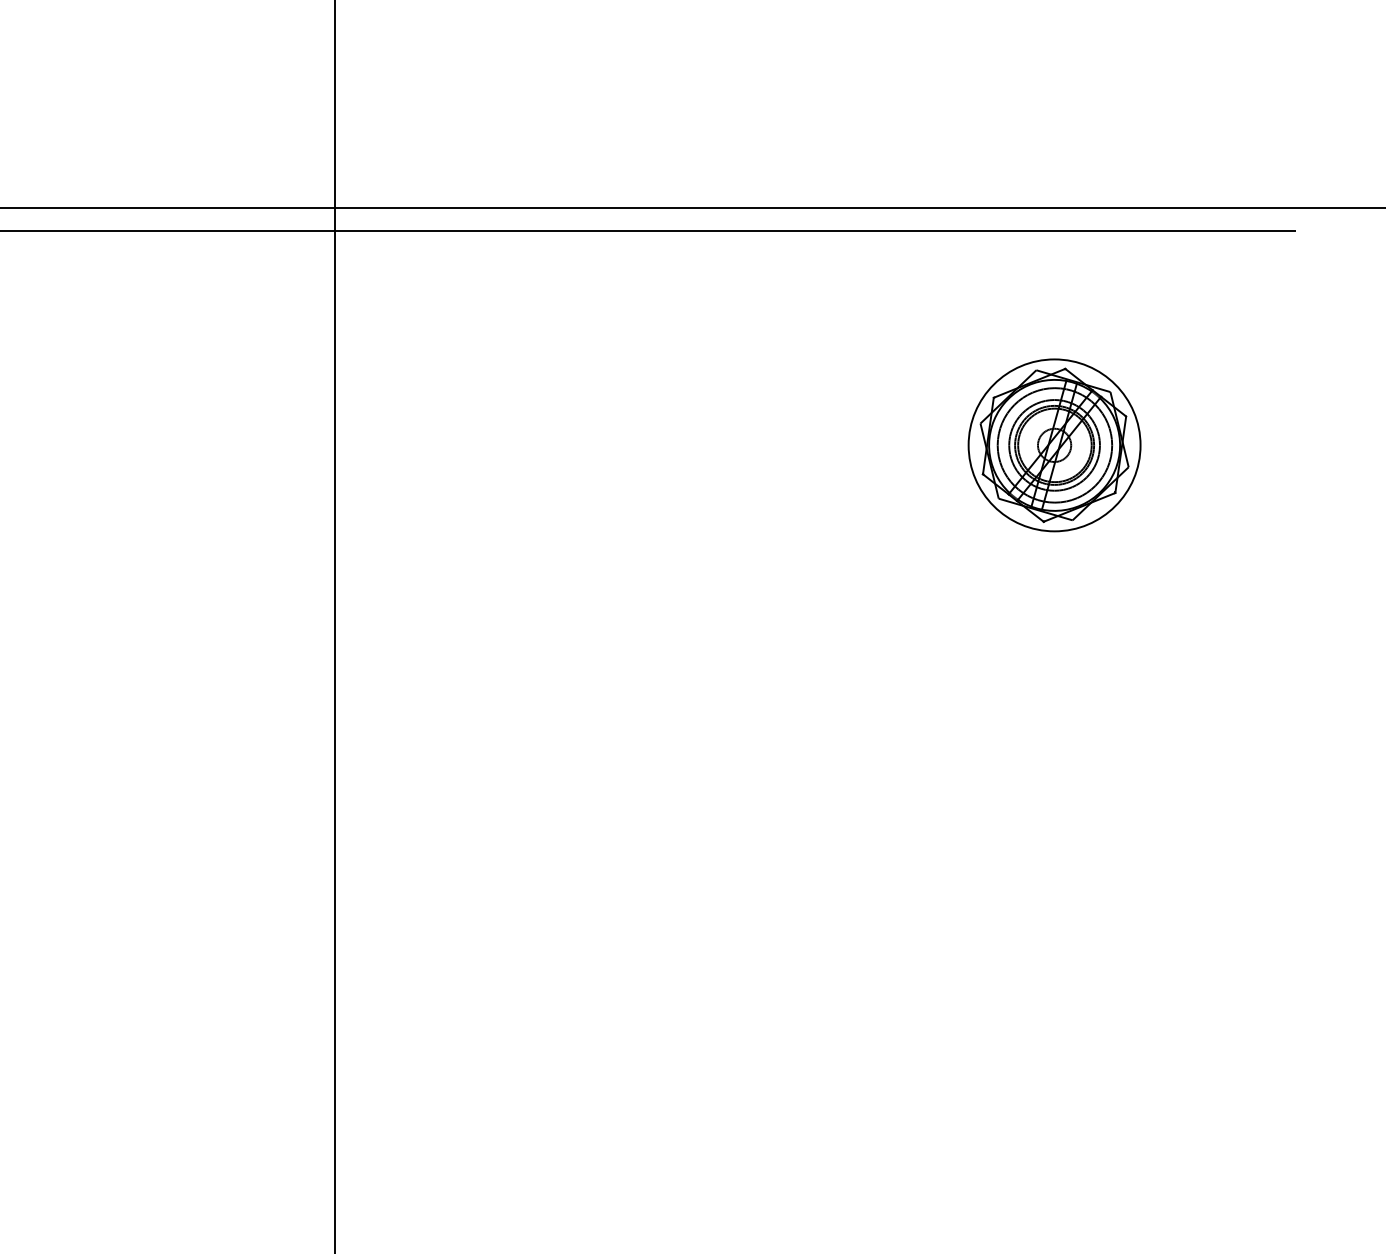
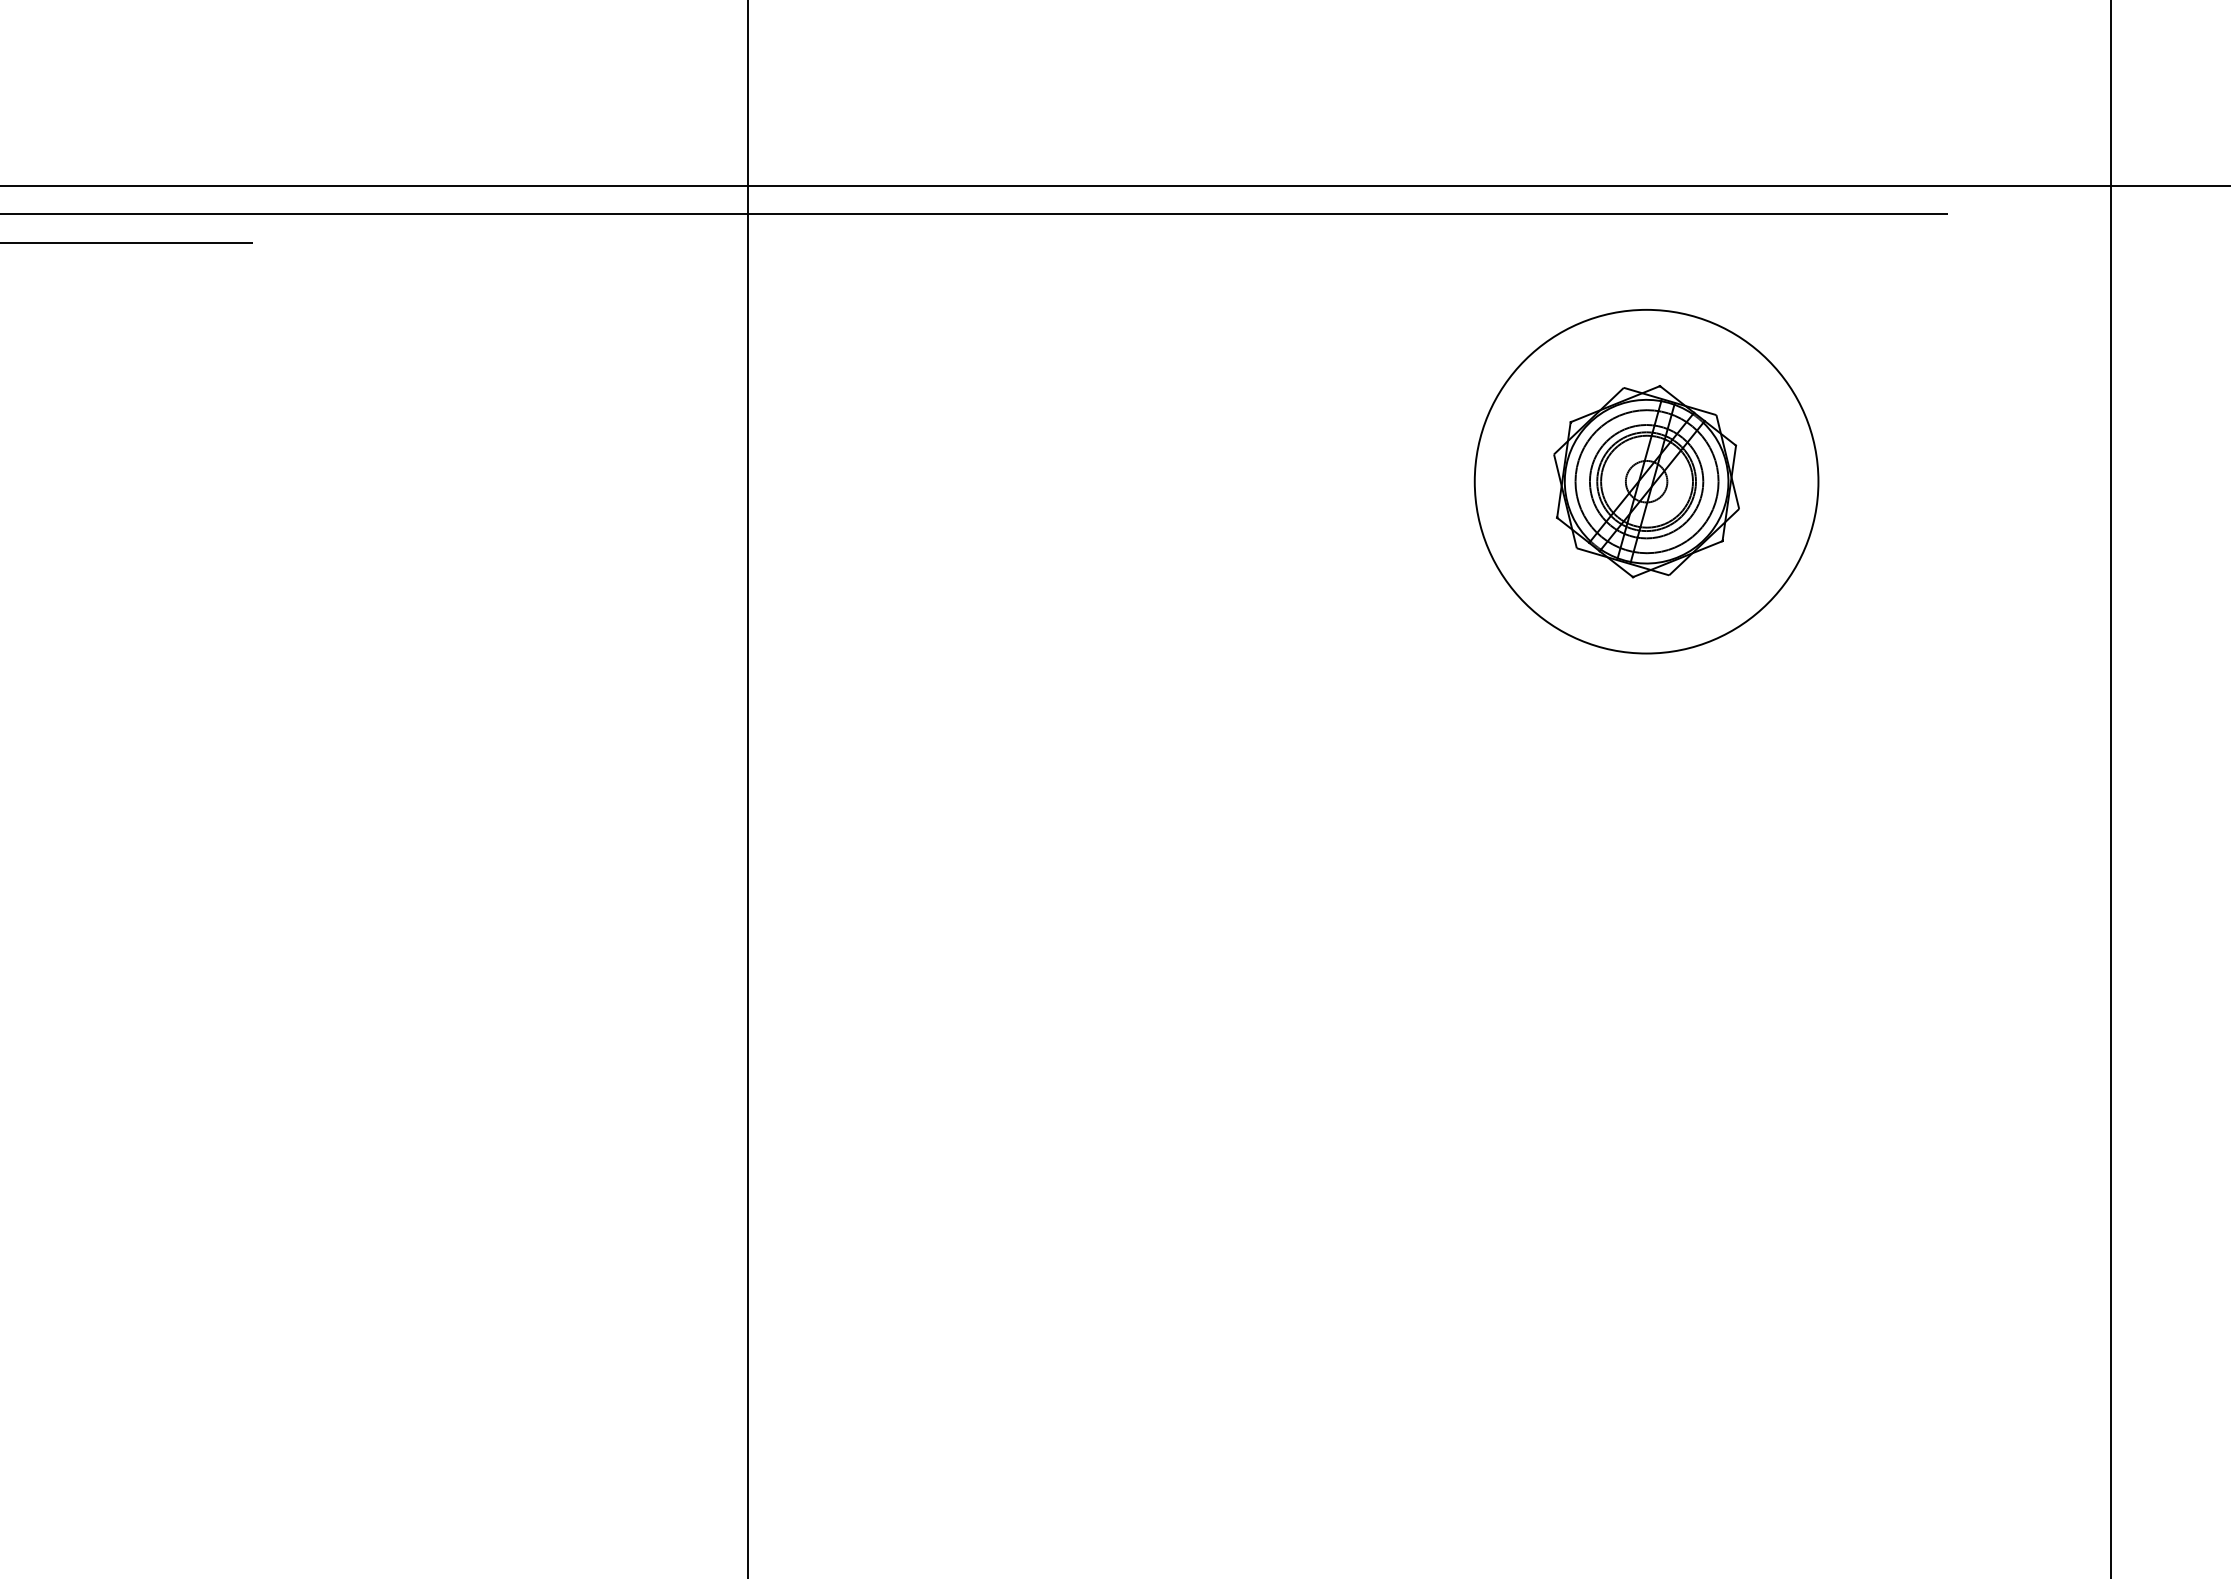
circle: (1054, 445) -> (1646, 481), size x1.6

